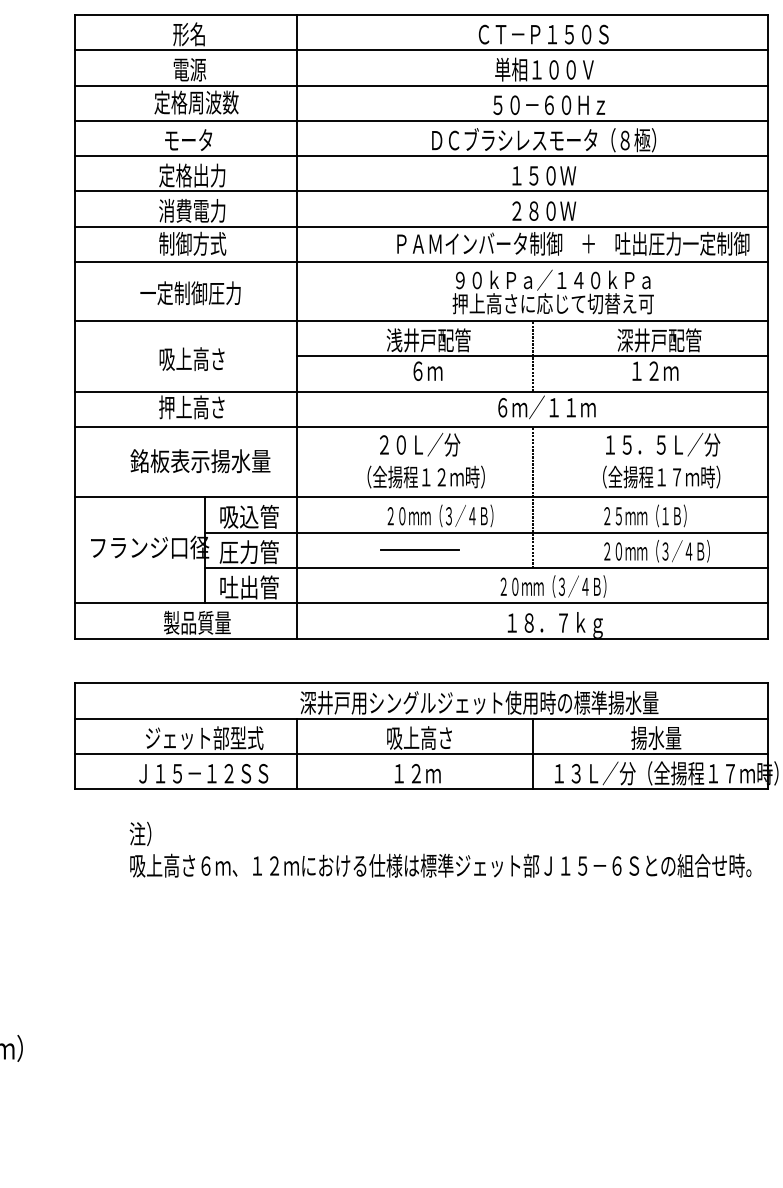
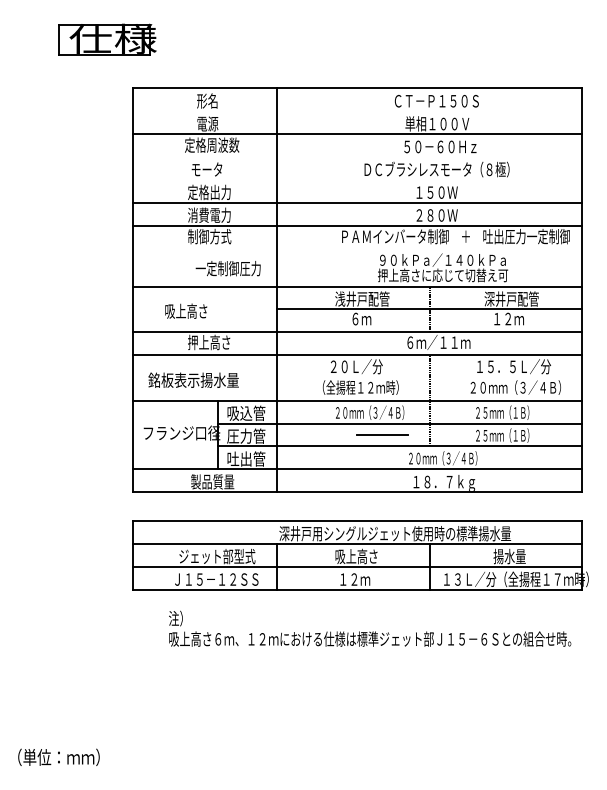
line: (421, 50) -> (357, 111), removed
line: (421, 121) -> (357, 157), removed
line: (421, 155) -> (357, 179), removed
line: (421, 262) -> (357, 248), removed
text: (189, 293) -> (227, 268), moved
text: (192, 357) -> (186, 310), moved
text: (200, 459) -> (193, 379), moved
text: (665, 476) -> (515, 387), （全揚程１７ｍ時） -> ２０ｍｍ（３／４Ｂ）
line: (419, 549) -> (382, 434), moved
text: (662, 551) -> (513, 435), ２０ｍｍ（３／４Ｂ） -> ２５ｍｍ（１Ｂ）

